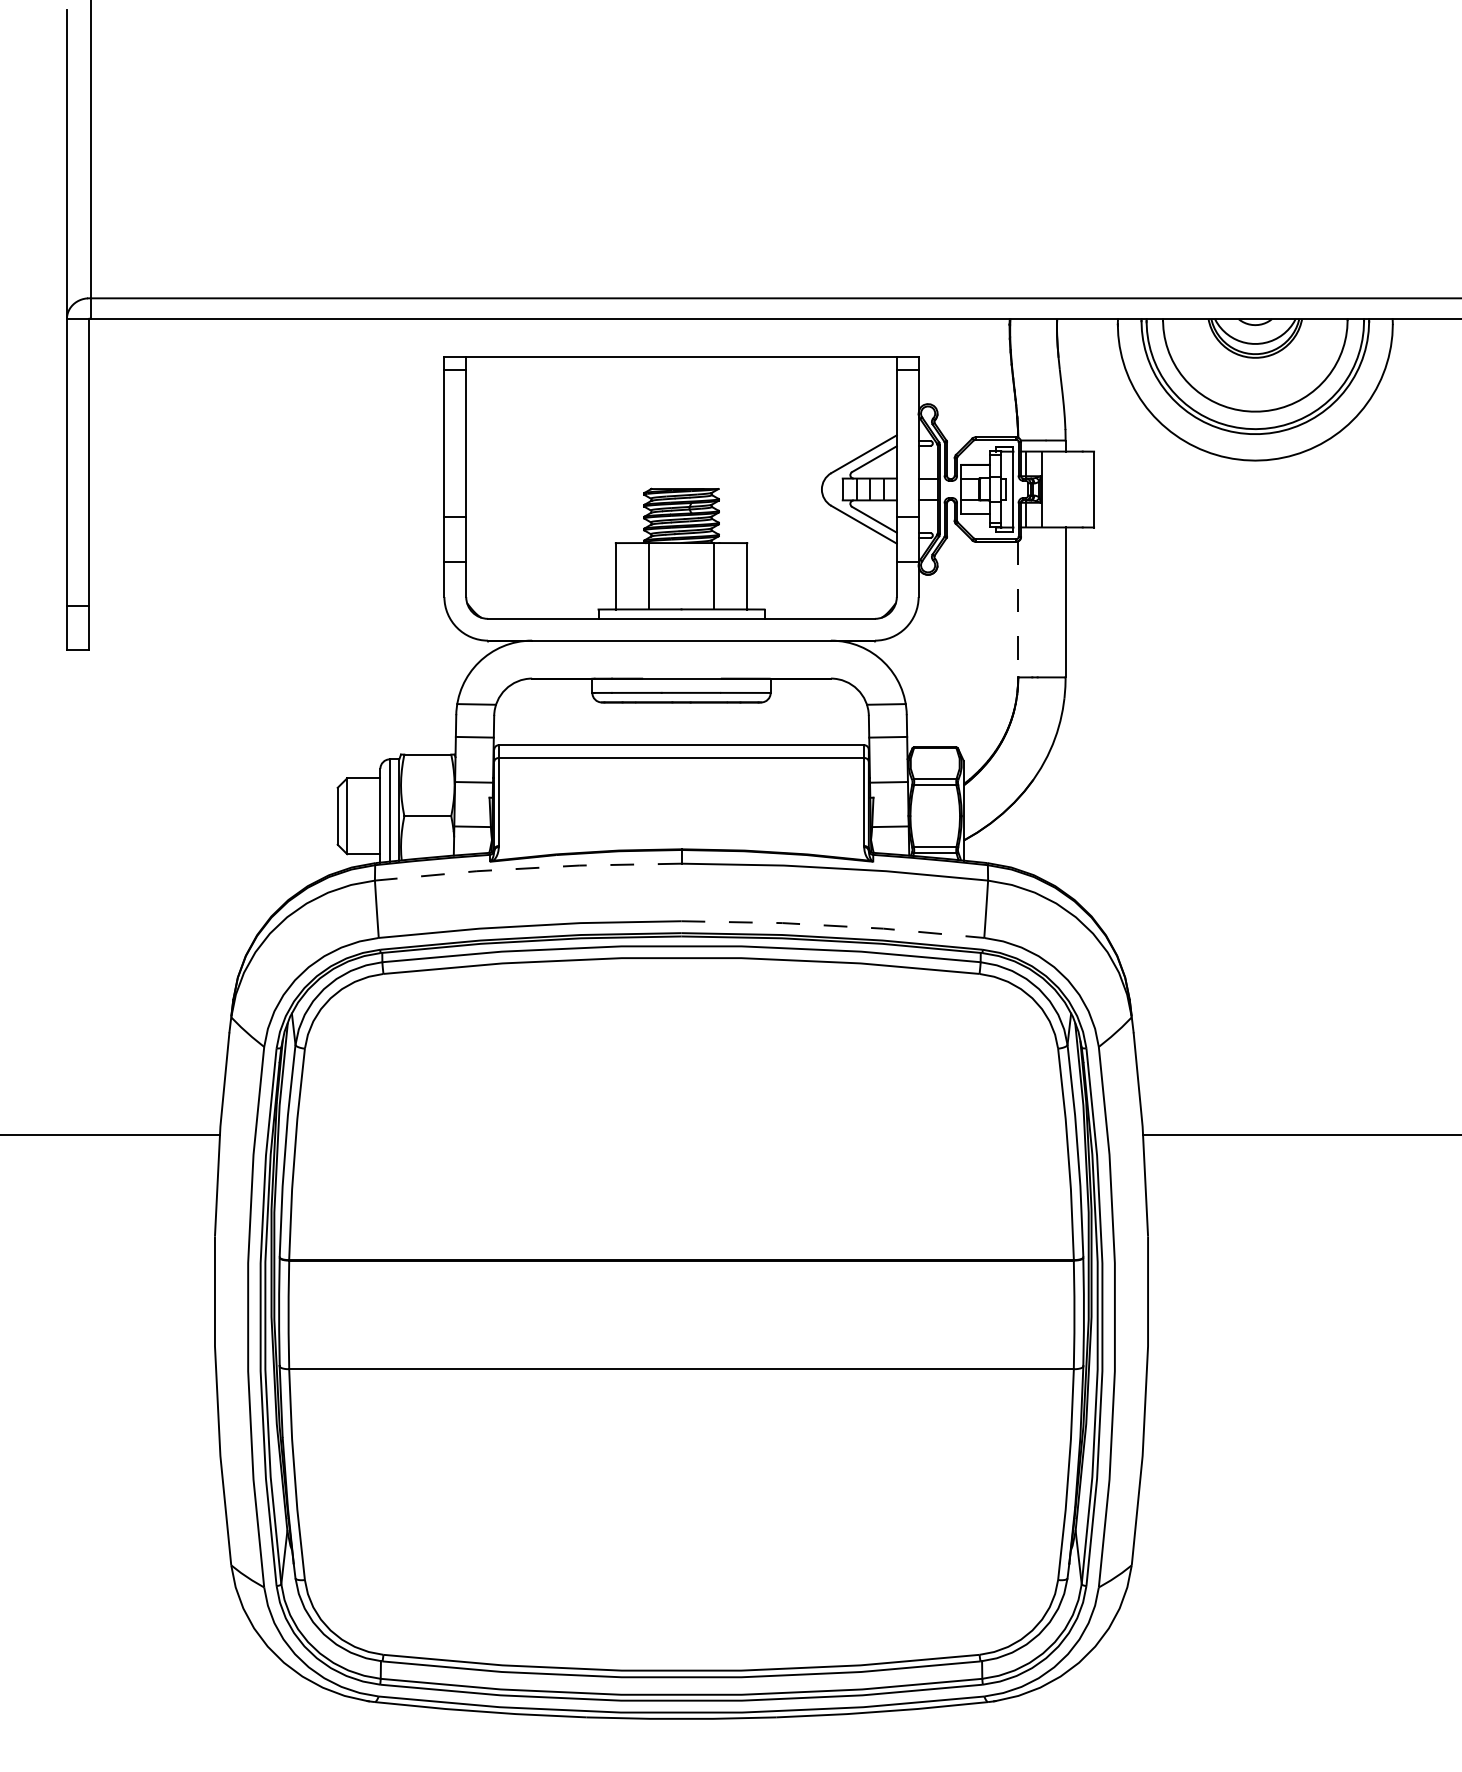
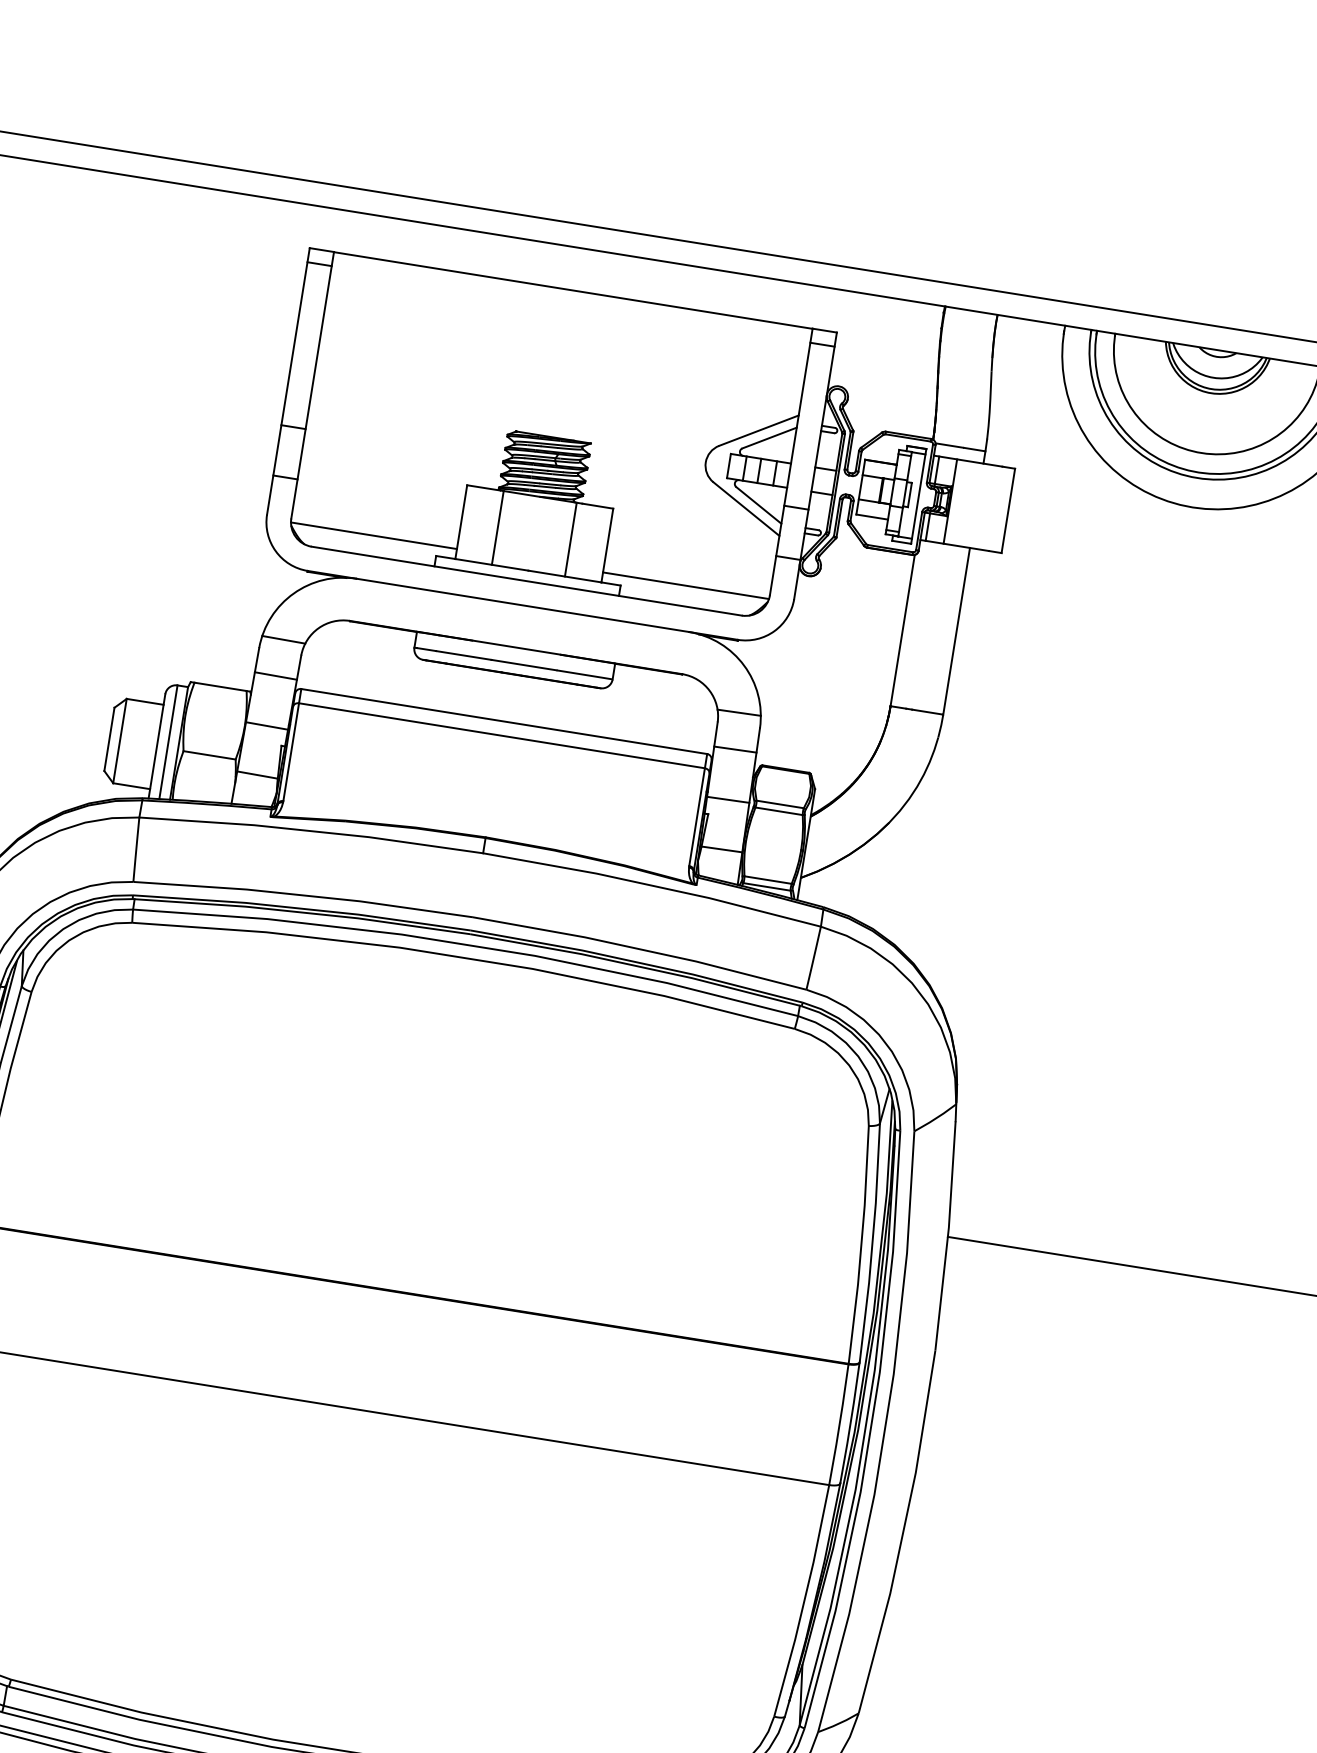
line: (540, 600) -> (373, 535), added
line: (821, 600) -> (685, 585), added
line: (1018, 609) -> (902, 630), dashed -> solid
line: (527, 868) -> (311, 831), dashed -> solid
line: (833, 925) -> (641, 949), dashed -> solid

